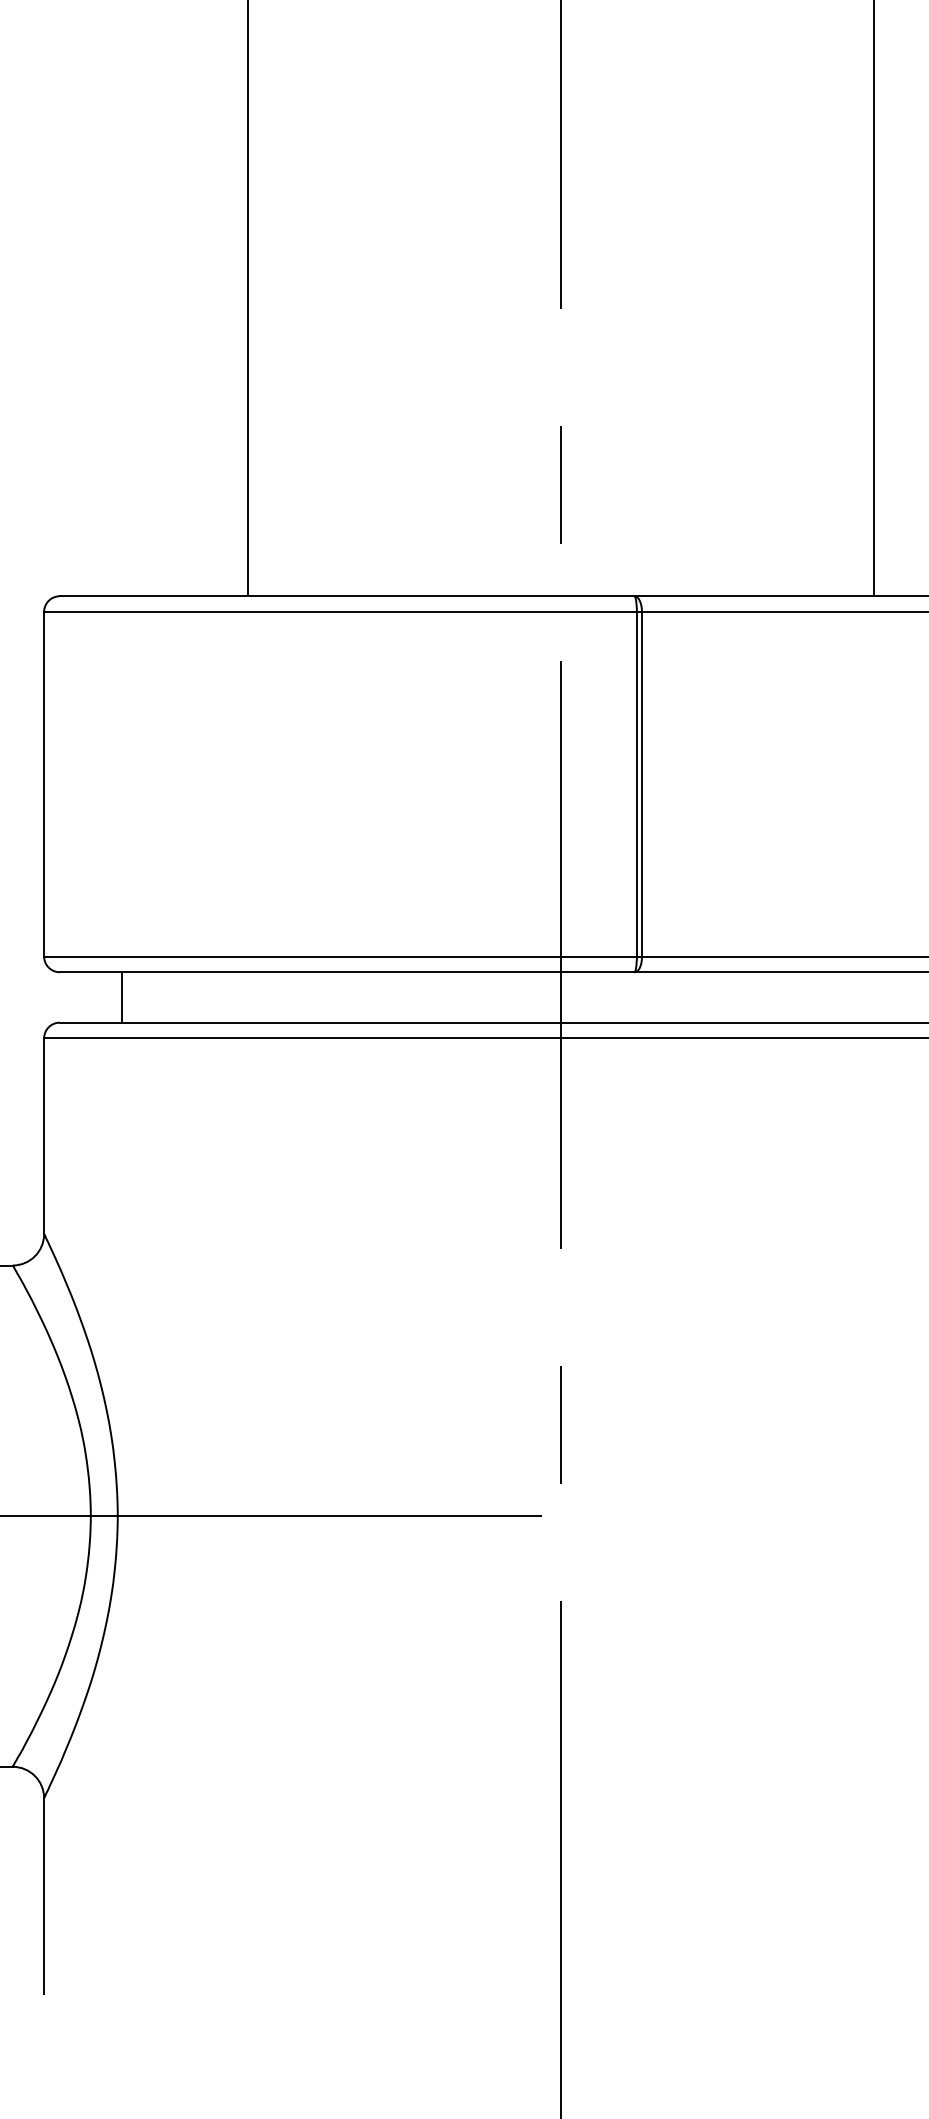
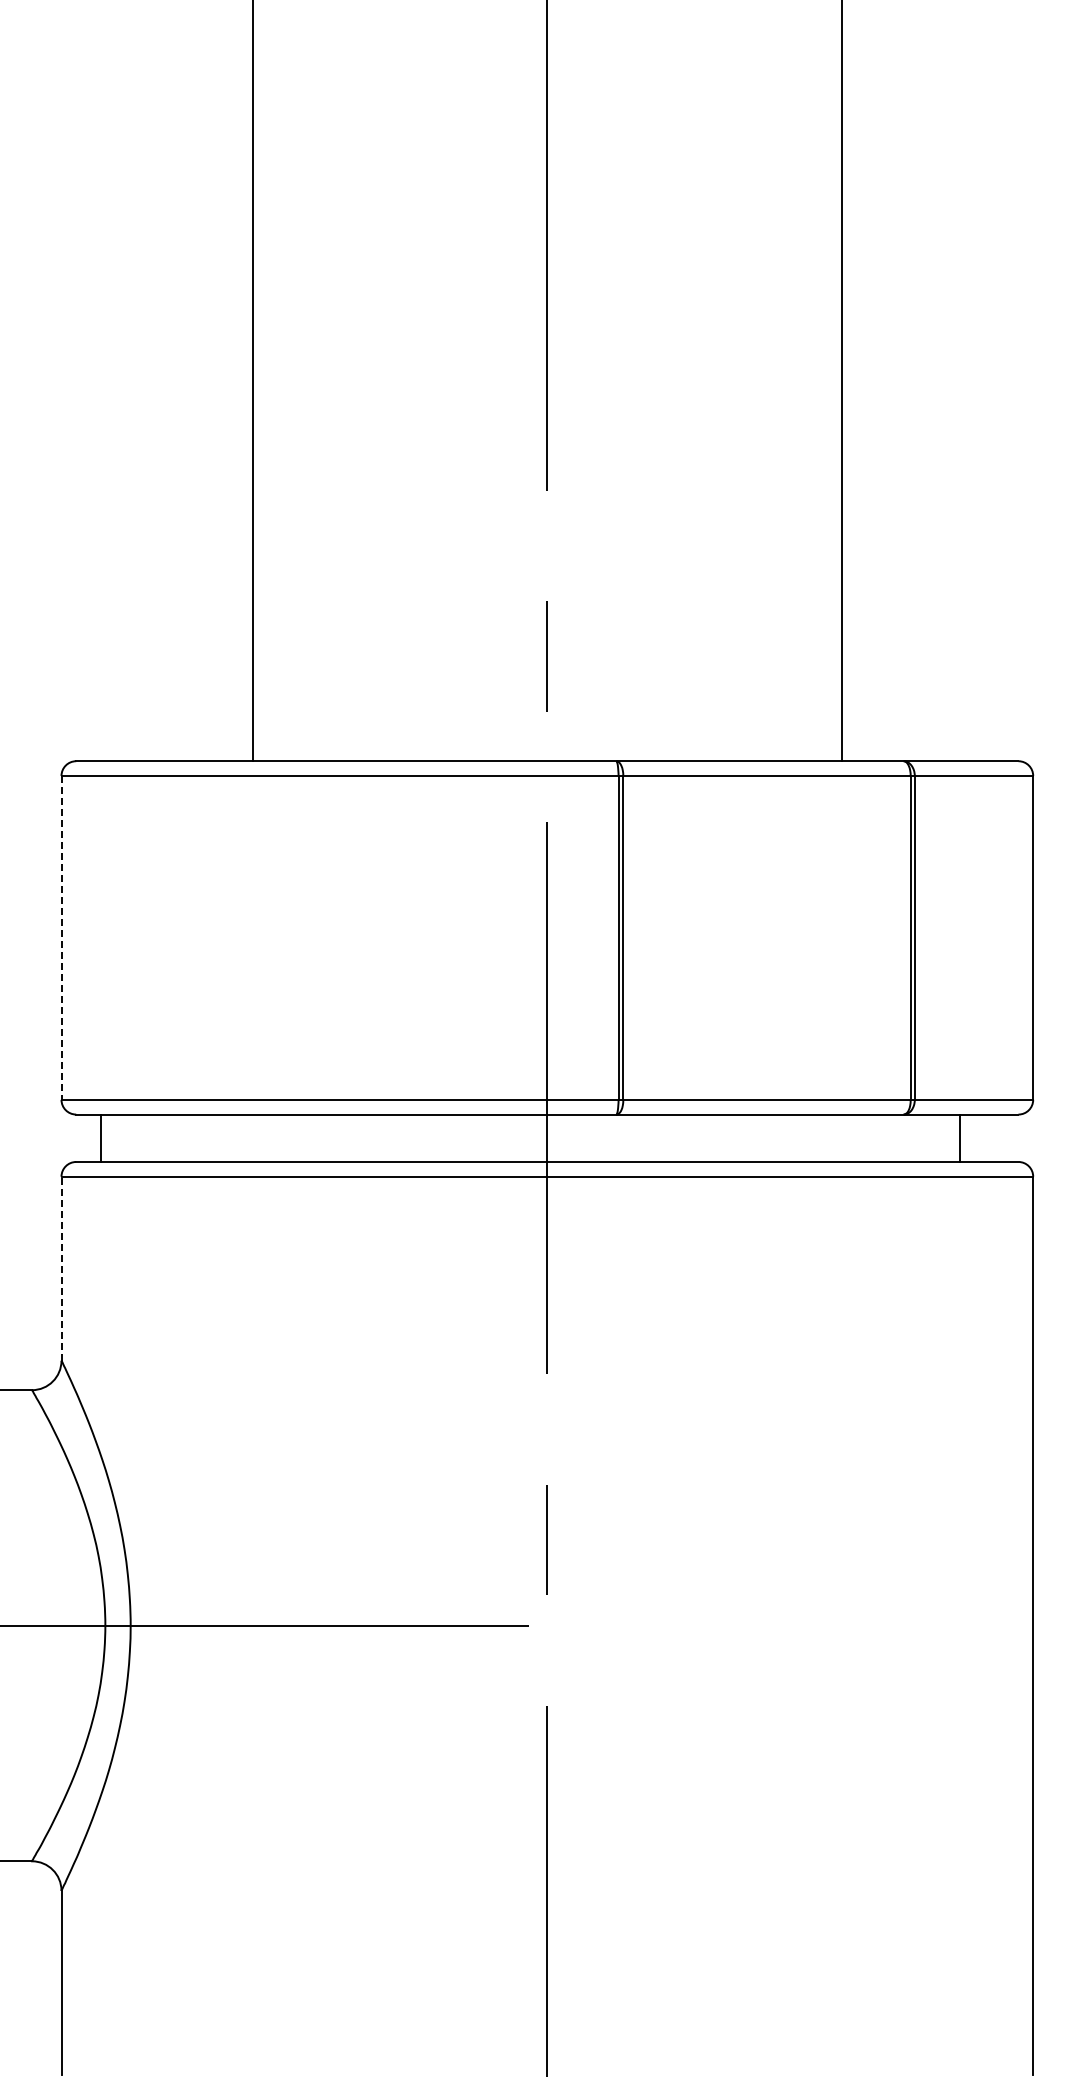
line: (44, 783) -> (61, 937), solid -> dashed
line: (122, 996) -> (101, 1137), moved
line: (44, 1136) -> (61, 1268), solid -> dashed

